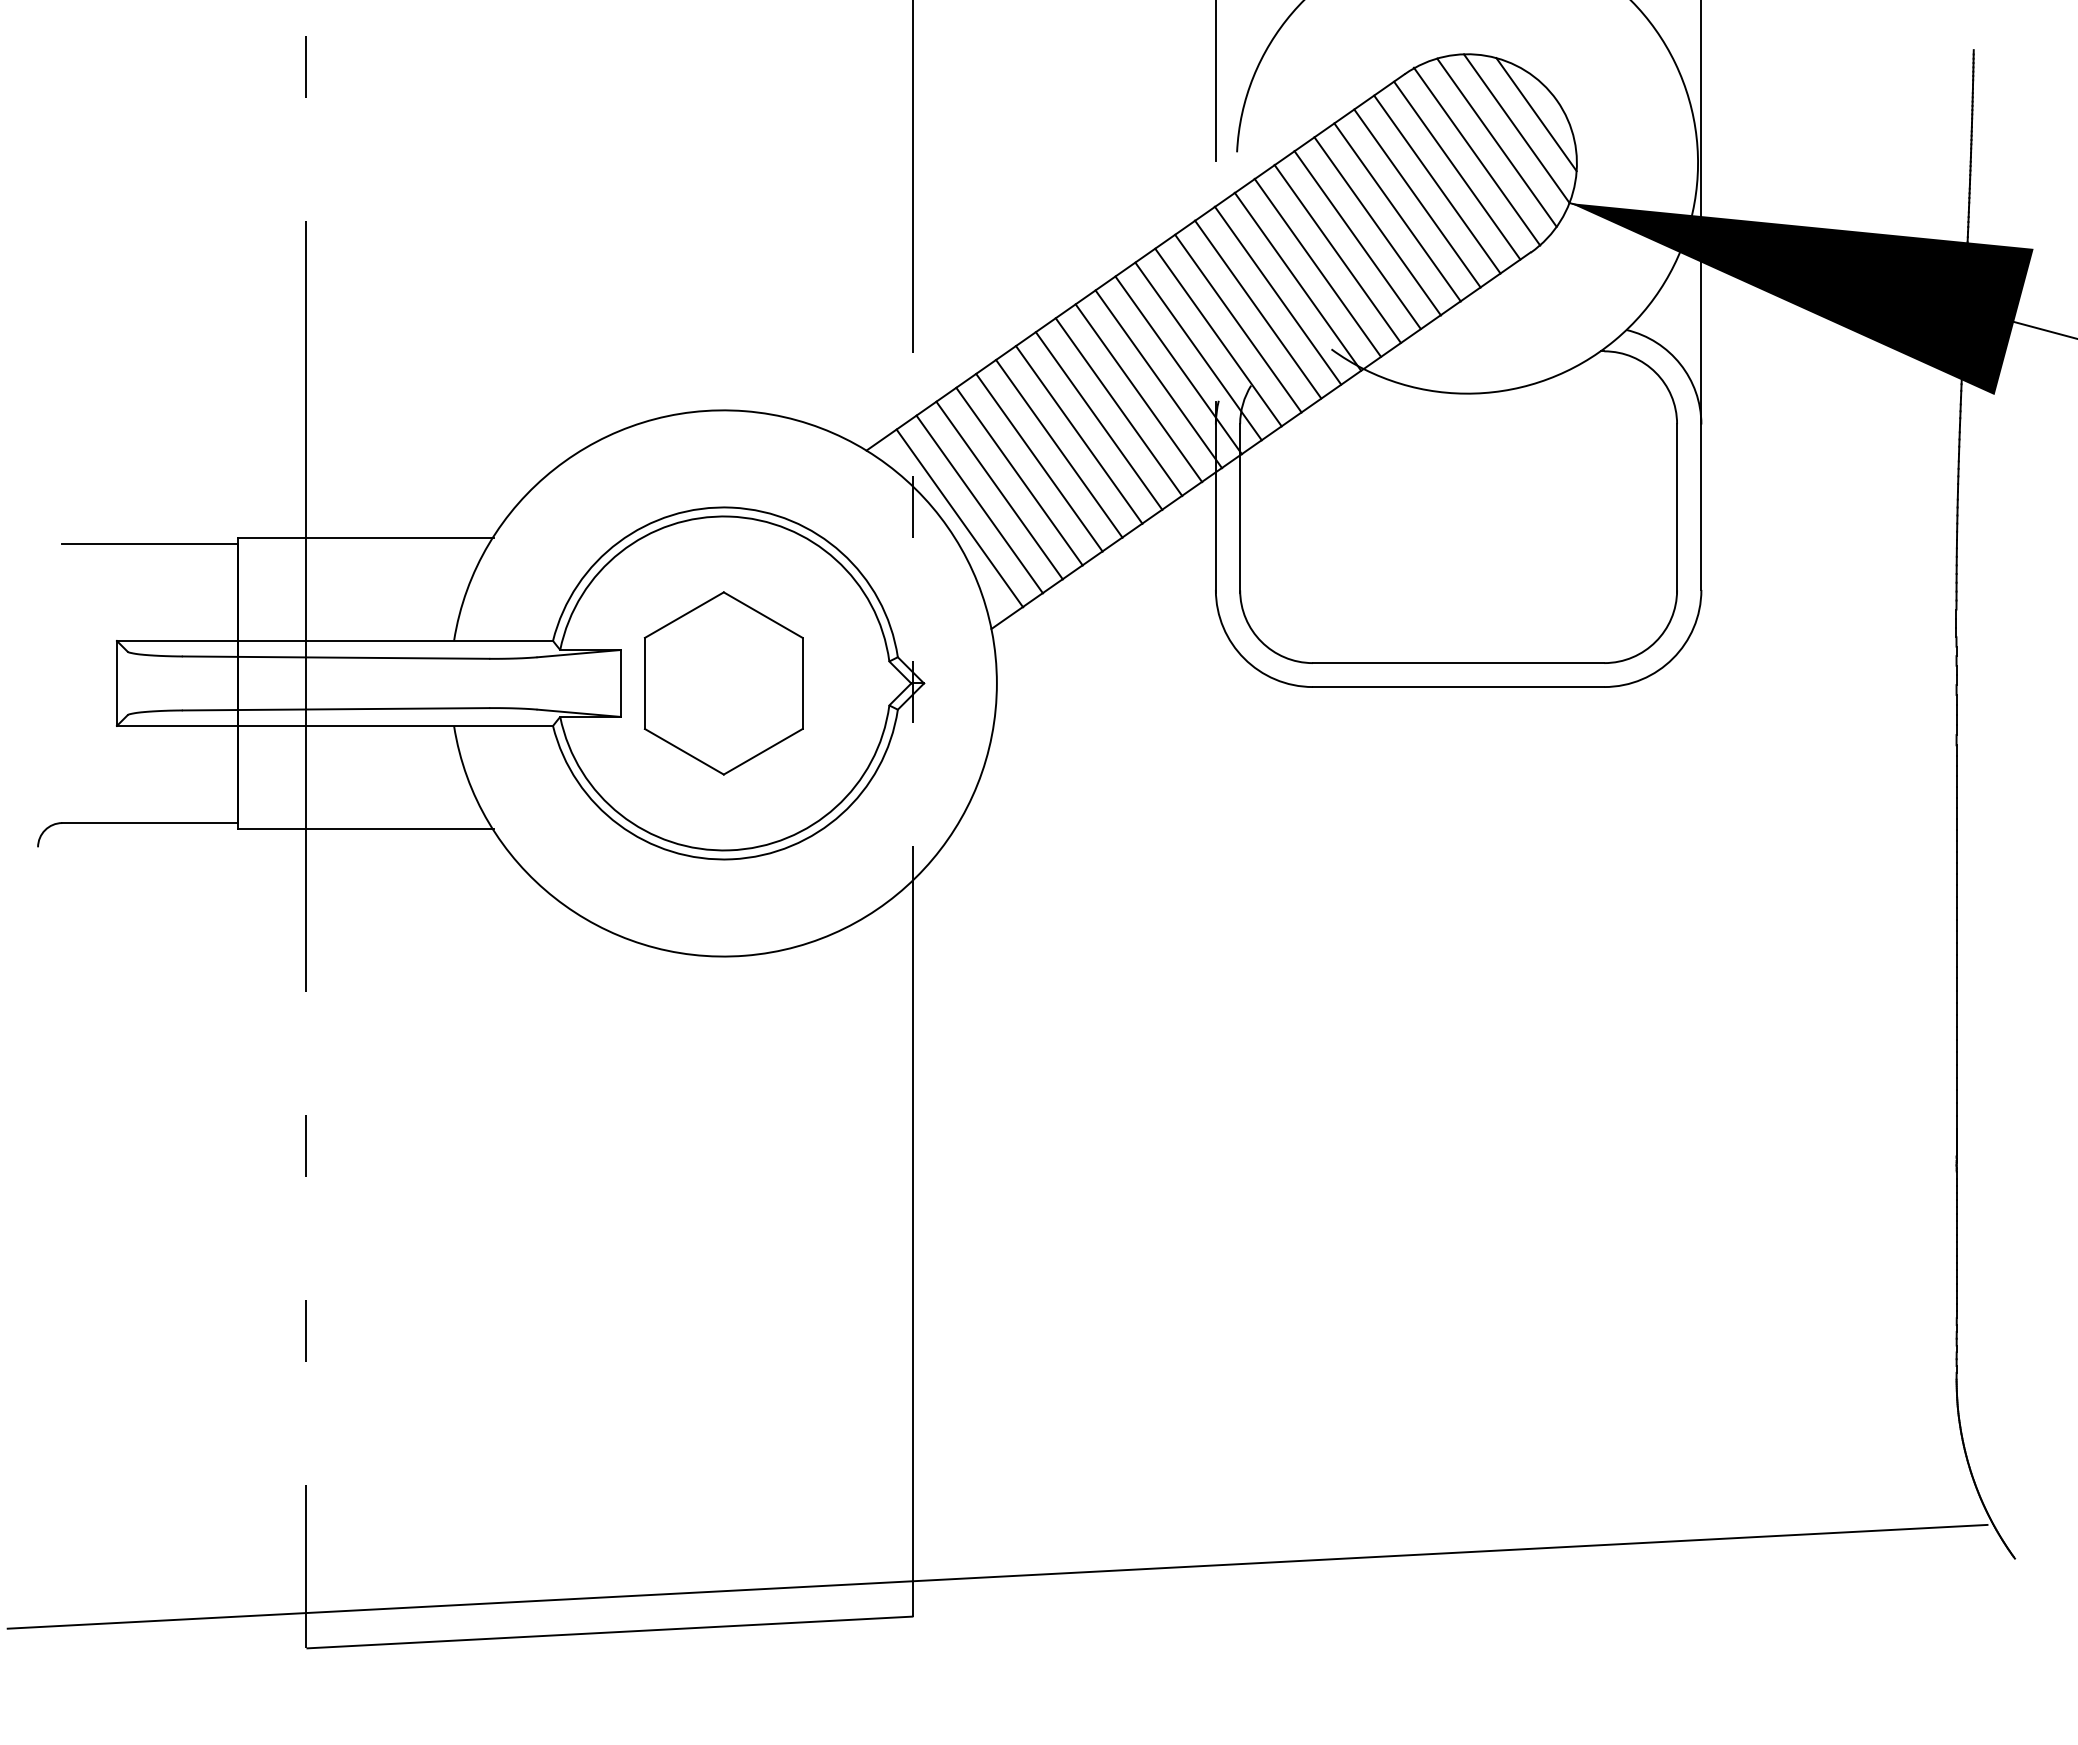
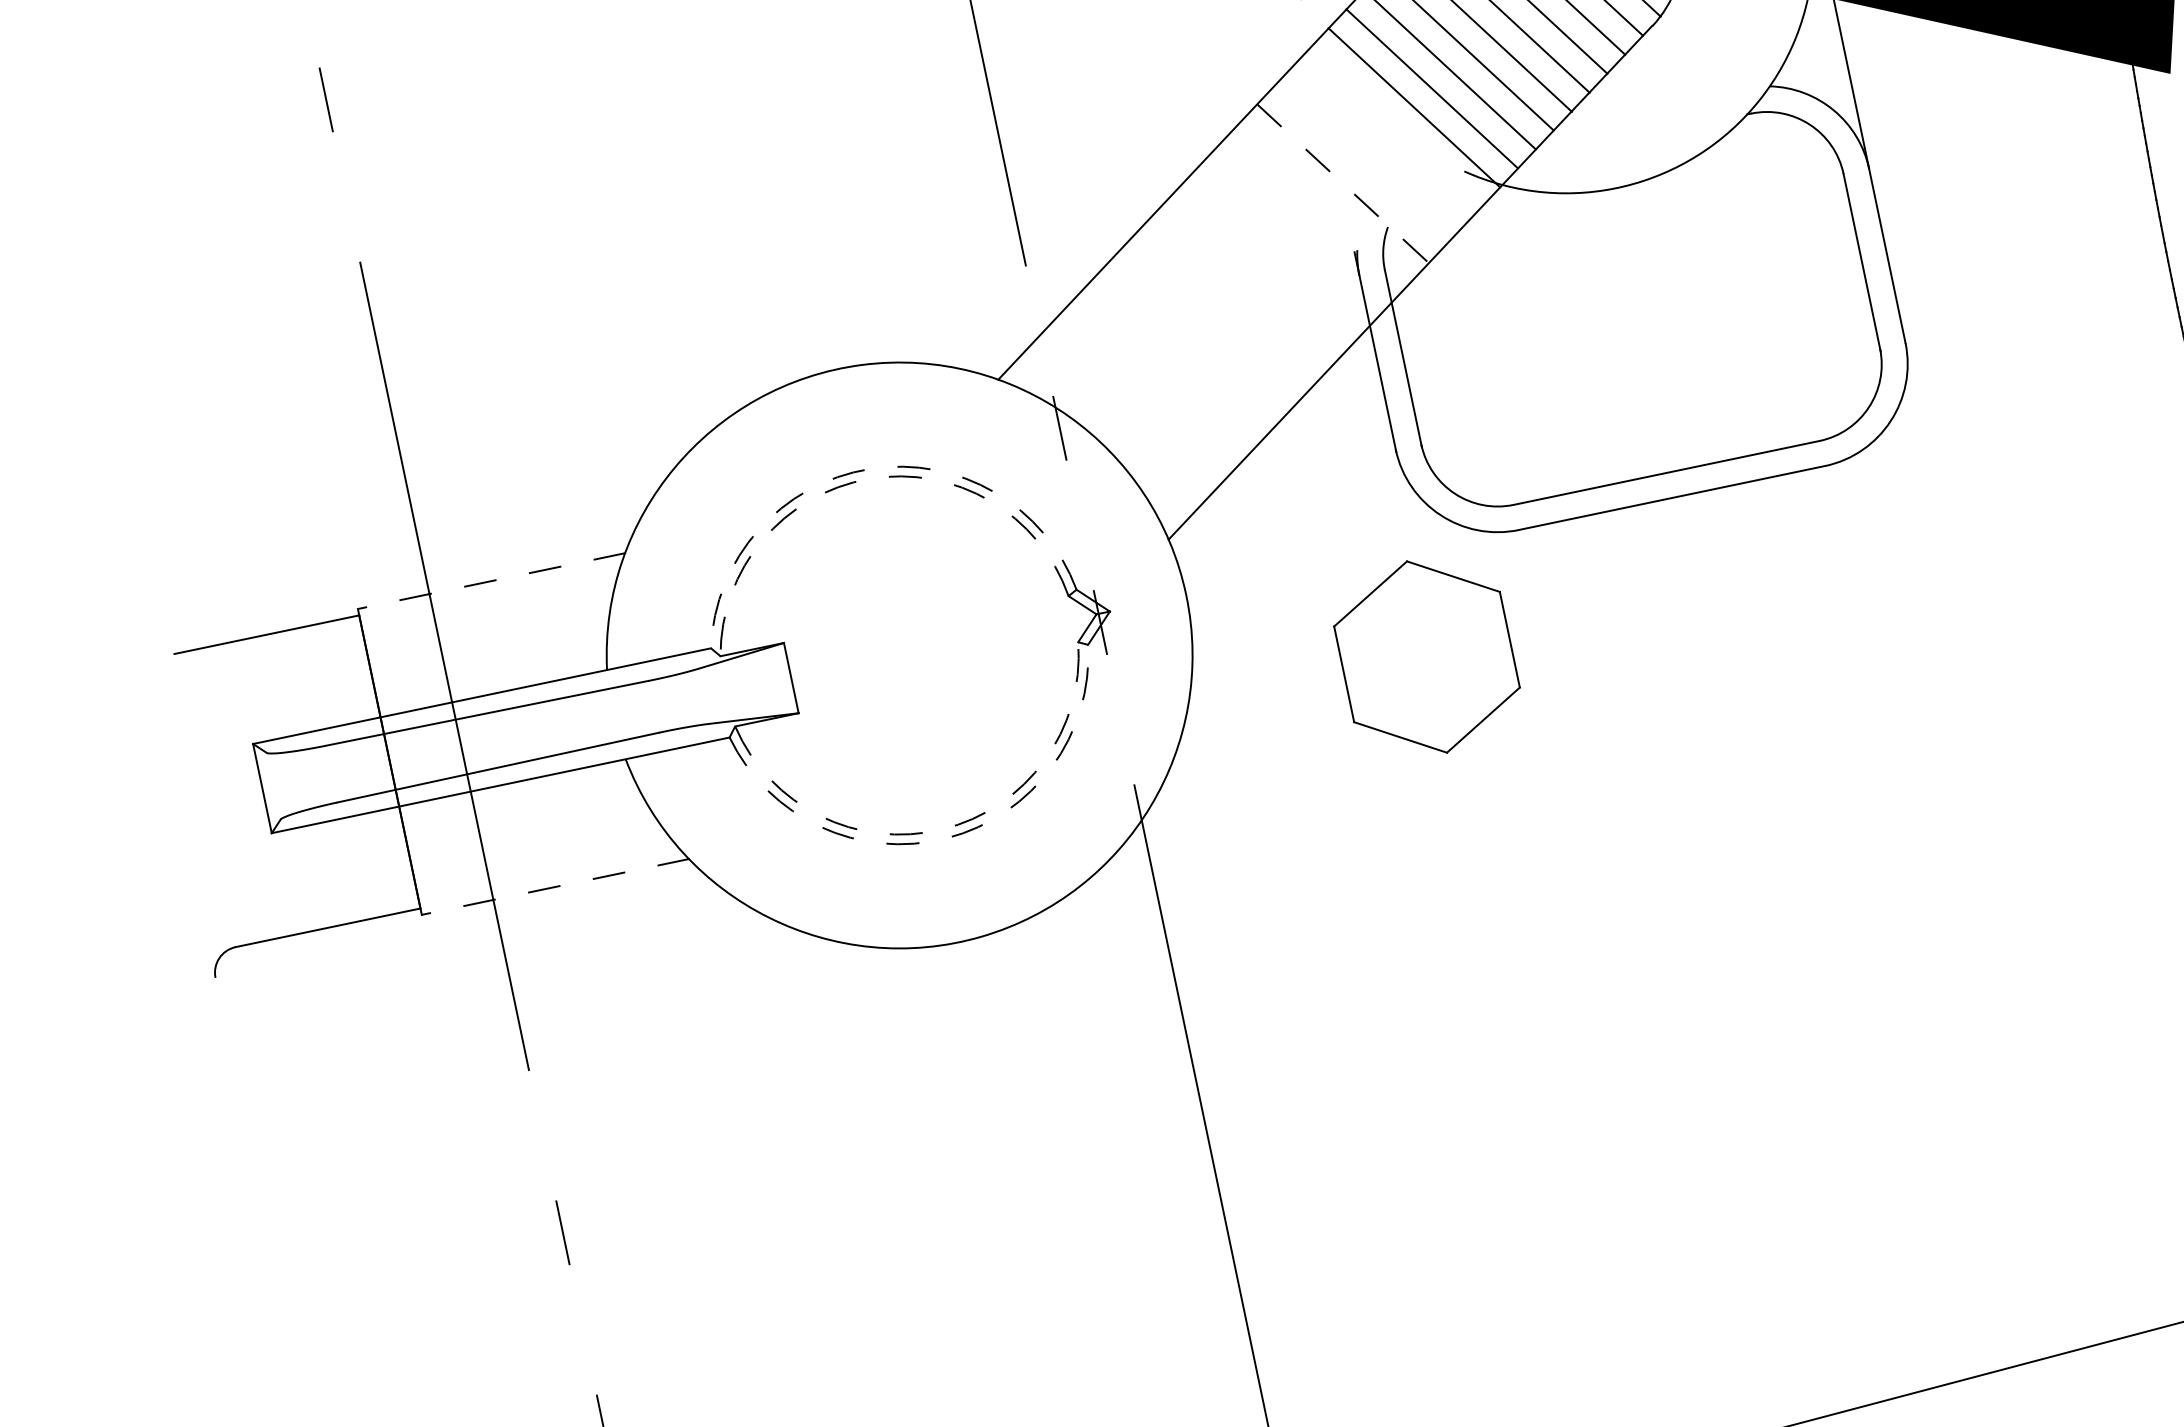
line: (1277, 295) -> (1395, 126), removed
line: (1257, 309) -> (1377, 145), removed
line: (1238, 323) -> (1361, 164), removed
line: (1218, 338) -> (1343, 184), solid -> dashed
line: (1198, 351) -> (1325, 202), removed
line: (1178, 365) -> (1307, 221), removed
line: (1158, 379) -> (1289, 240), removed
line: (1138, 393) -> (1271, 260), removed
line: (1118, 407) -> (1253, 279), removed
line: (1098, 420) -> (1235, 297), removed
line: (1079, 434) -> (1218, 316), removed
line: (1059, 448) -> (1200, 335), removed
line: (1039, 462) -> (1182, 354), removed
line: (1019, 476) -> (1164, 373), removed
line: (999, 490) -> (1146, 392), removed
line: (979, 504) -> (1128, 411), removed
arc: (732, 507) -> (870, 468), solid -> dashed
arc: (729, 516) -> (868, 478), solid -> dashed
line: (959, 518) -> (1110, 430), removed
line: (366, 537) -> (492, 580), solid -> dashed
part: (723, 683) -> (1426, 657), moved
line: (366, 829) -> (556, 887), solid -> dashed
arc: (729, 850) -> (942, 829), solid -> dashed
arc: (732, 859) -> (947, 838), solid -> dashed

